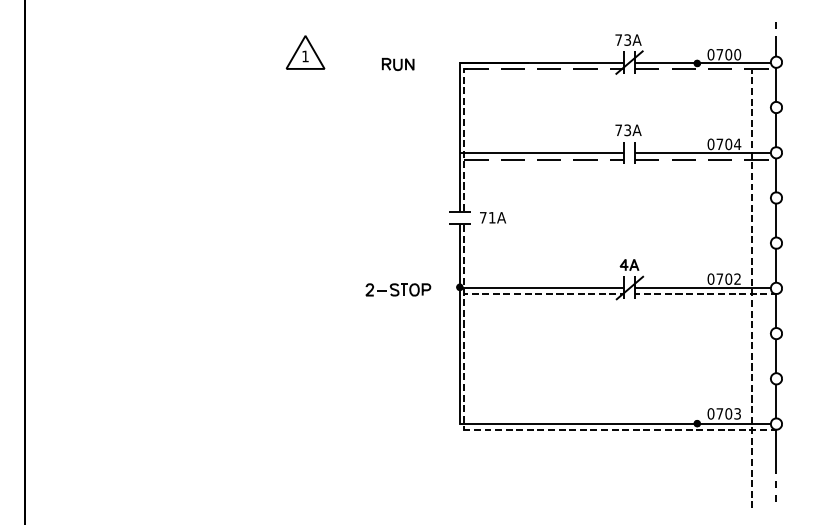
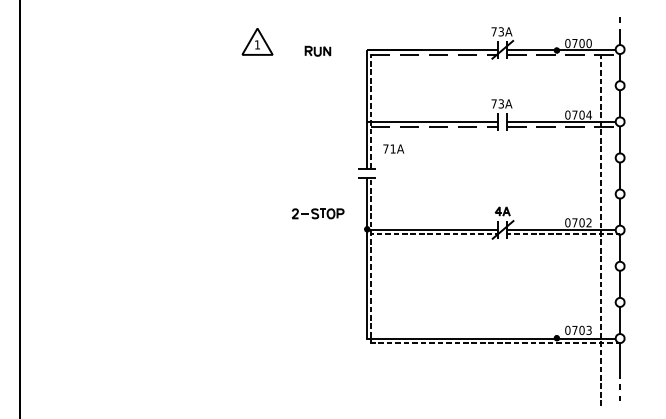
part: (305, 52) -> (257, 41), moved
text: (493, 217) -> (394, 148), moved
part: (398, 289) -> (318, 213), moved

